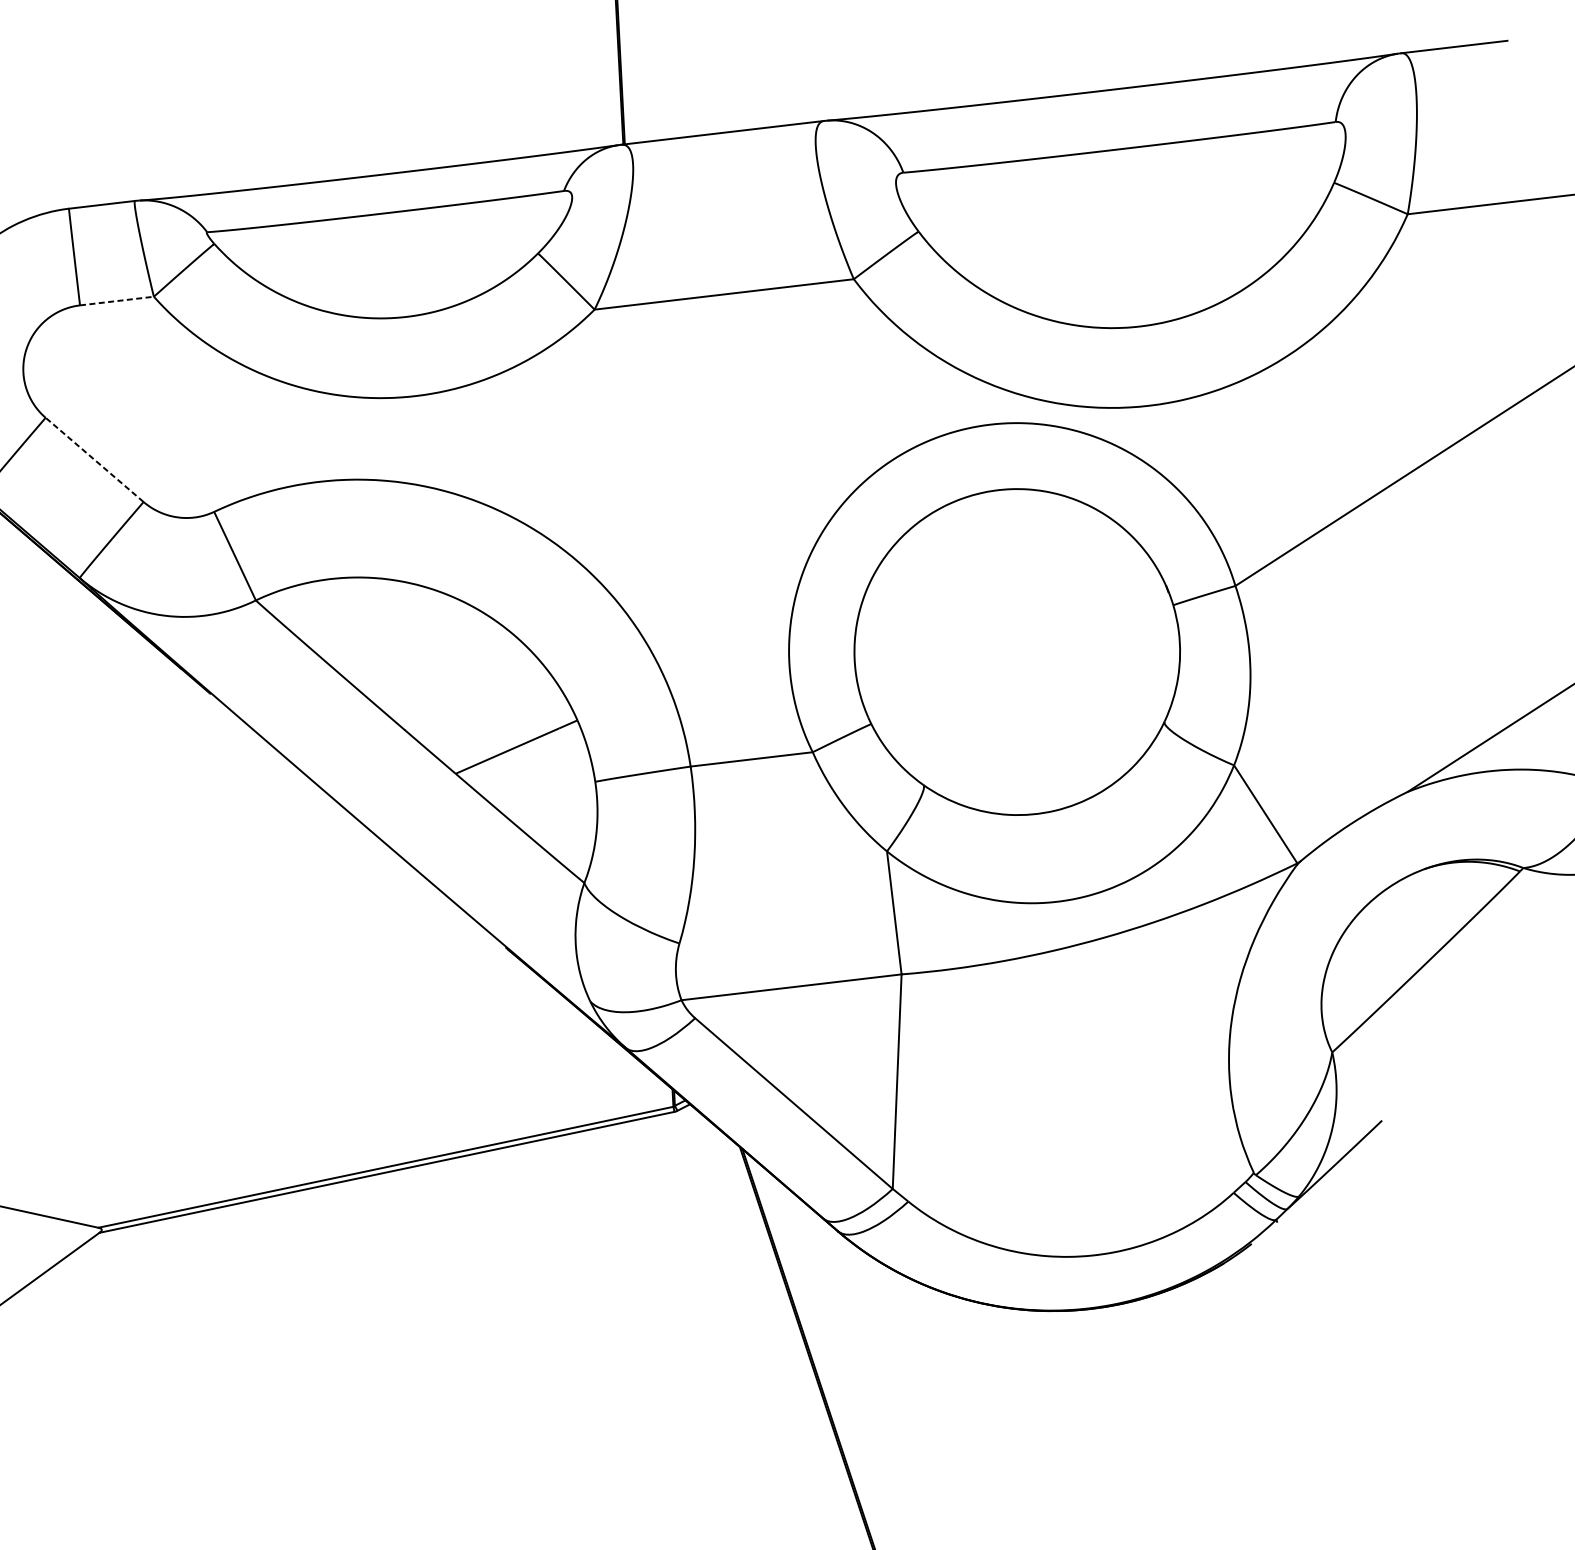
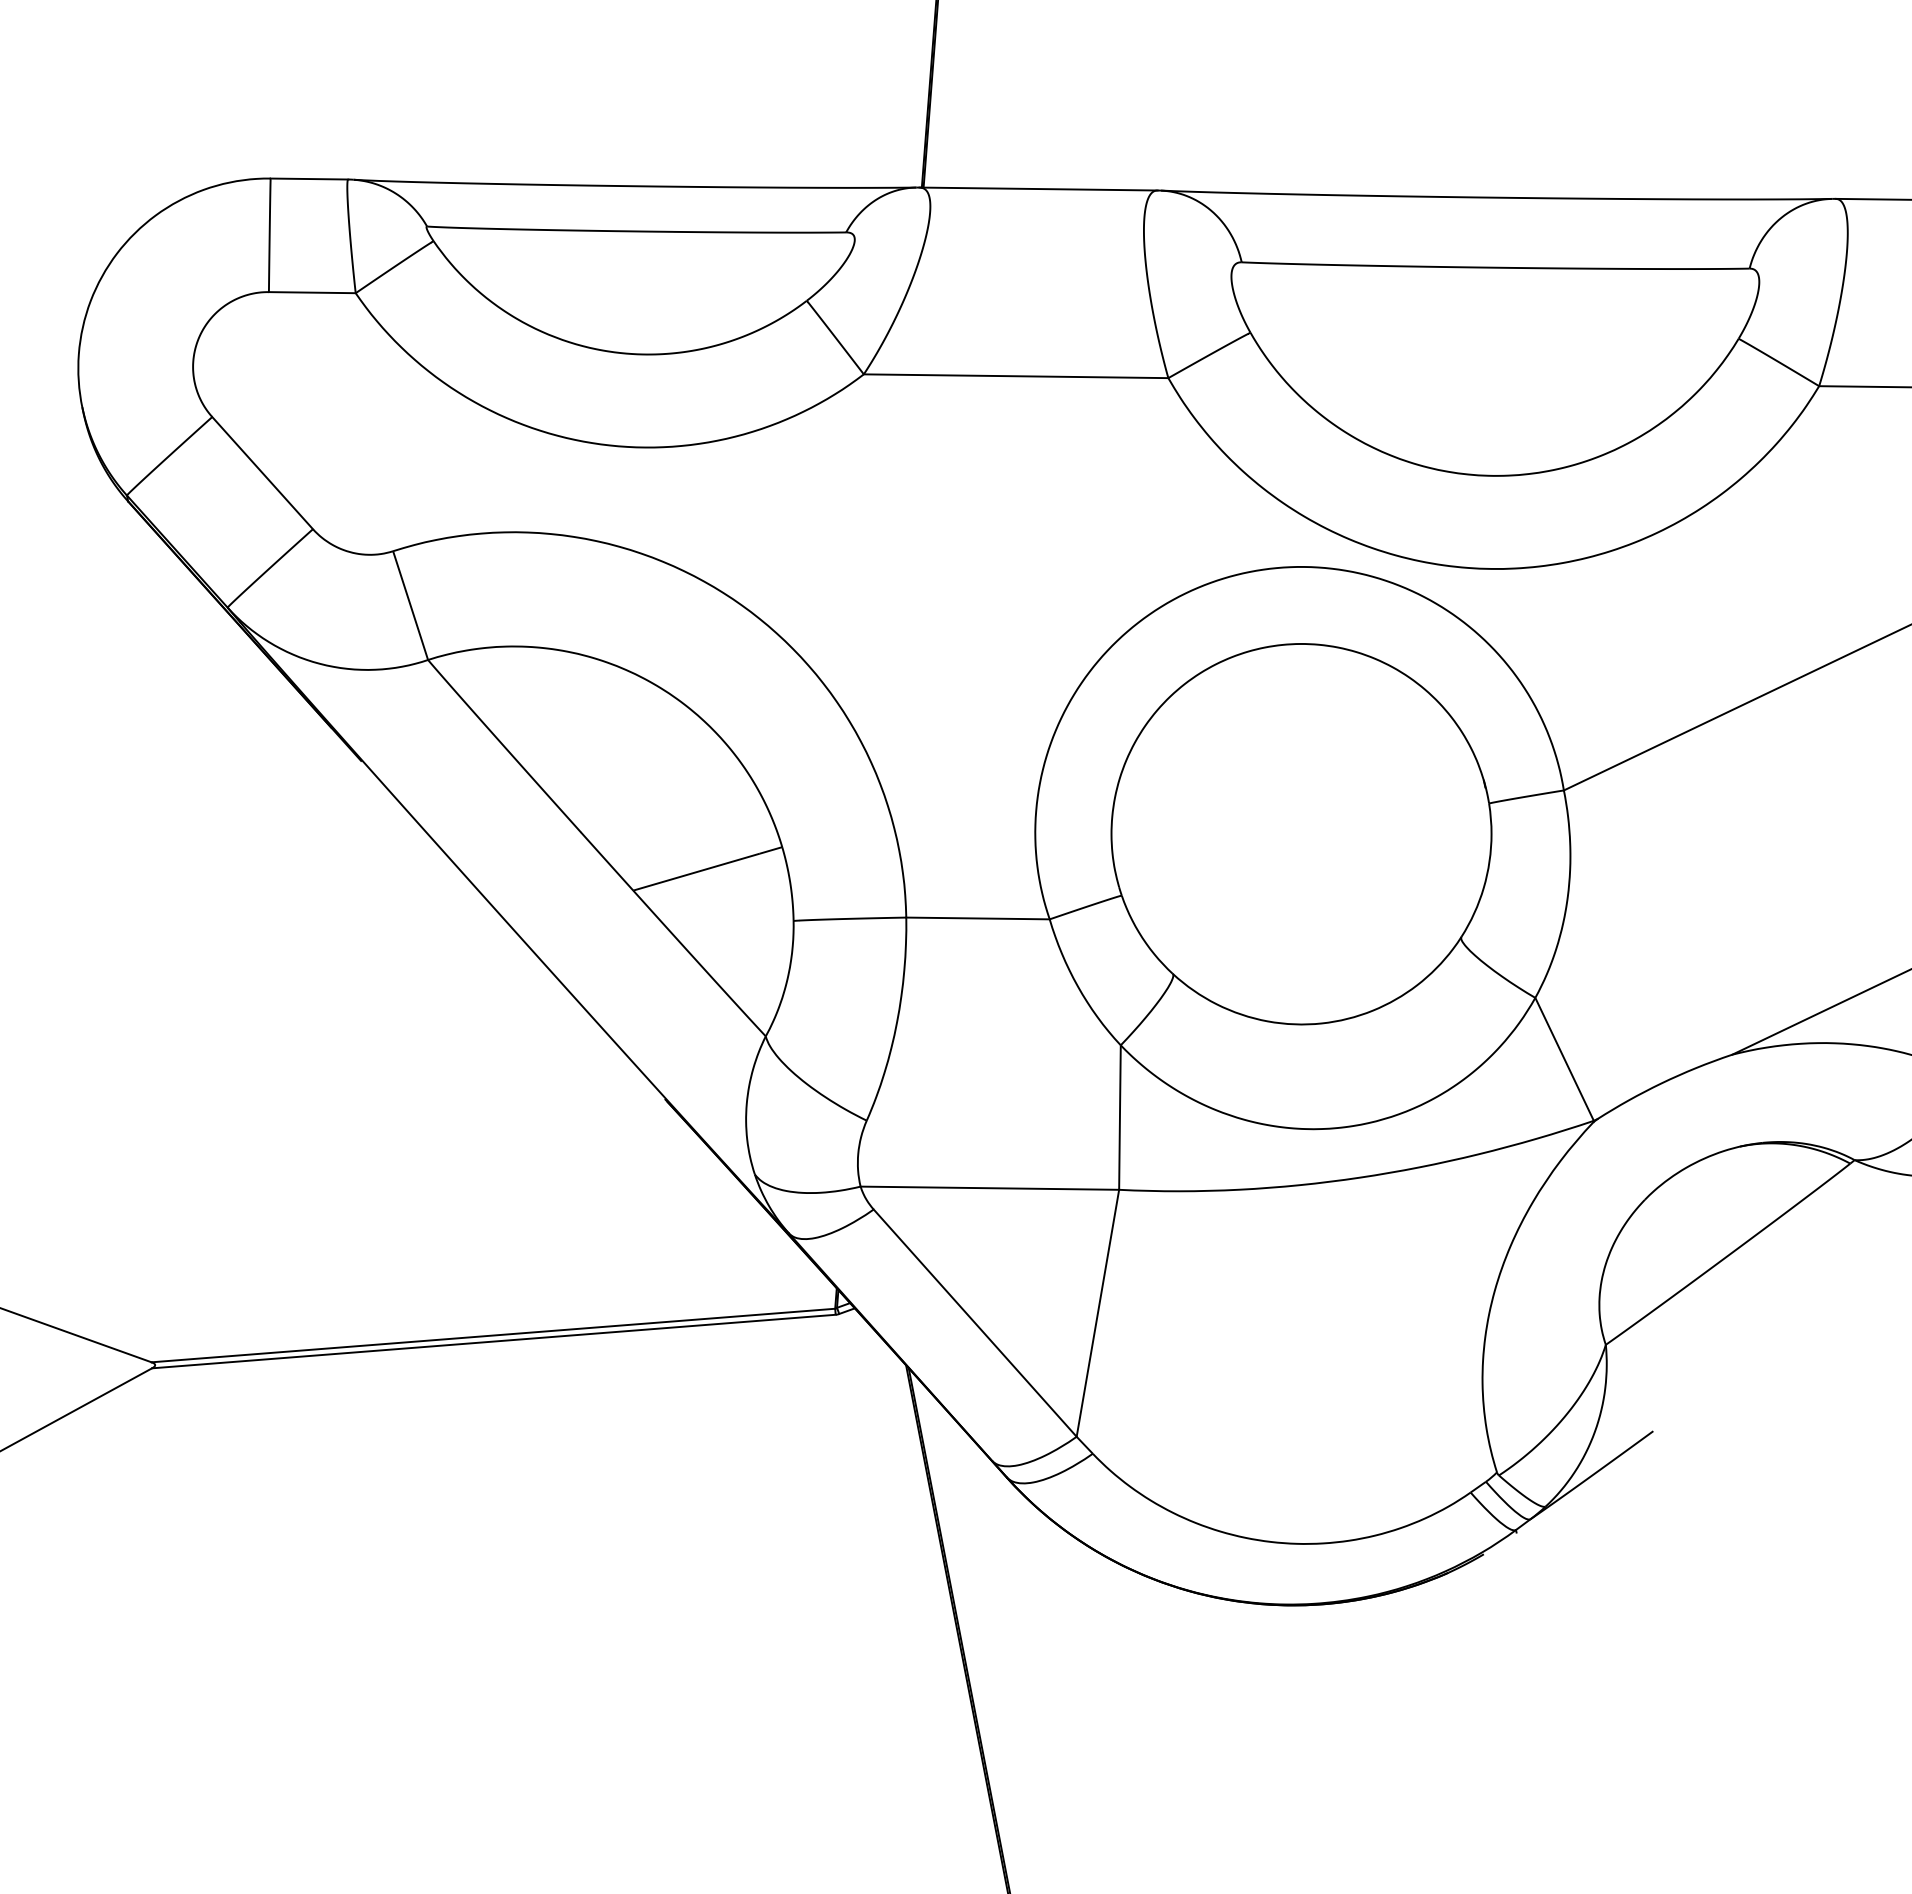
line: (117, 300) -> (312, 292), dashed -> solid
line: (94, 459) -> (262, 472), dashed -> solid

